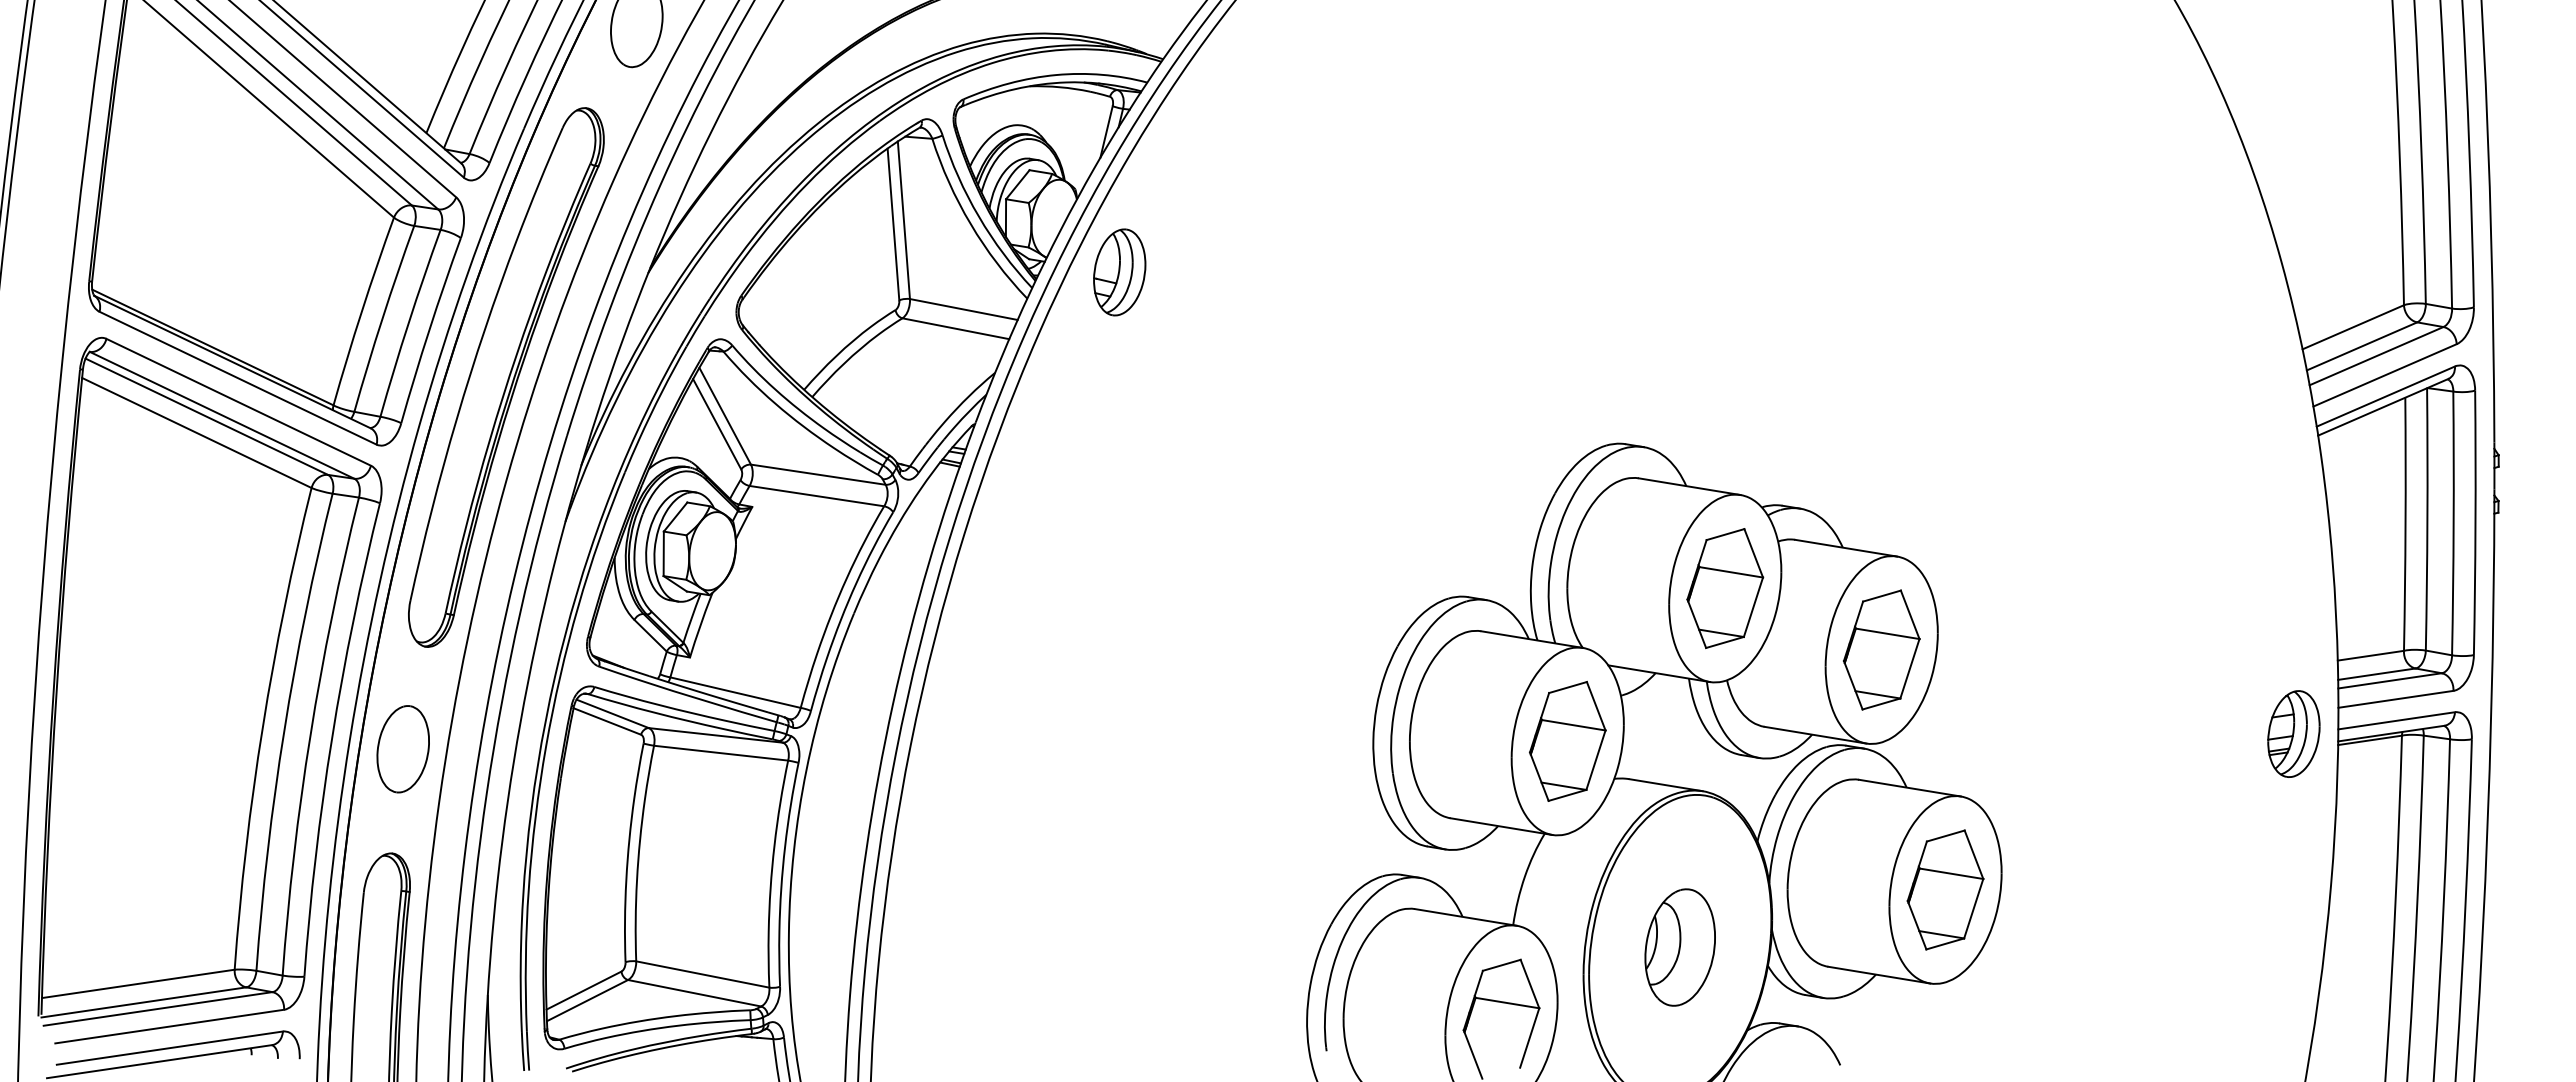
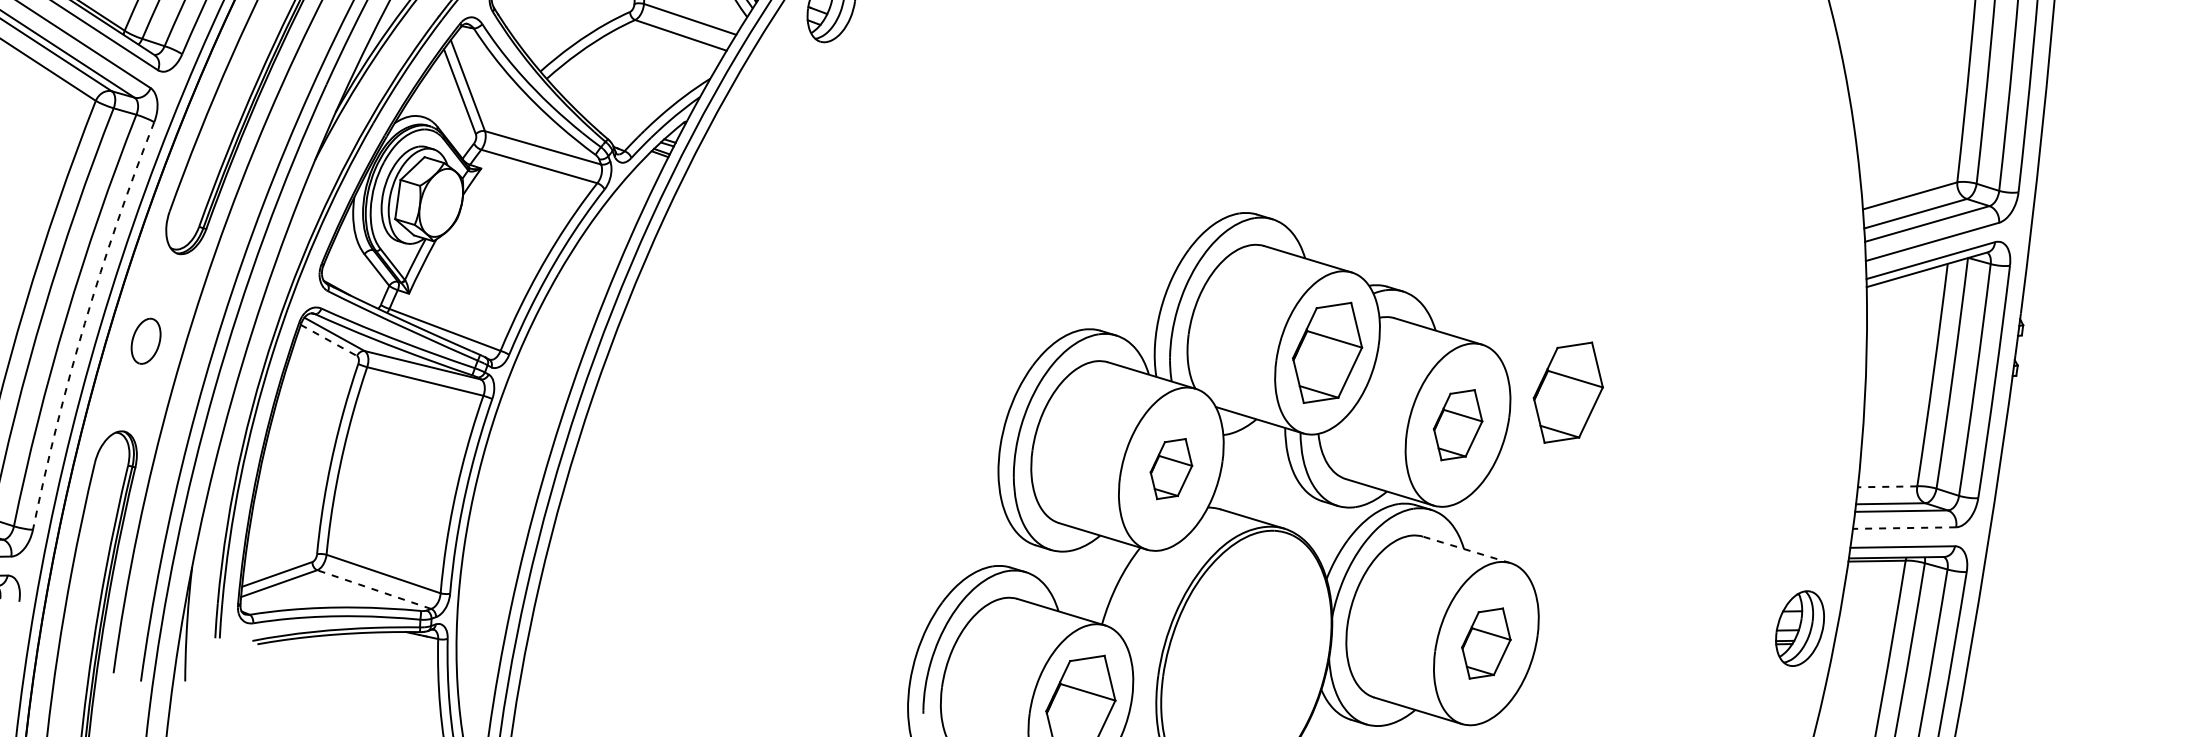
part: (2000, 597) -> (1568, 392), added
part: (1881, 649) -> (1457, 424), size x0.7
line: (2370, 655) -> (1887, 486), solid -> dashed
line: (2395, 699) -> (1904, 528), solid -> dashed
line: (607, 721) -> (329, 340), solid -> dashed
part: (2293, 733) -> (1799, 628), moved
arc: (332, 738) -> (85, 323), solid -> dashed
part: (1567, 740) -> (1171, 468), size x0.6
part: (402, 749) -> (145, 341), size x0.6
line: (1909, 788) -> (1466, 550), solid -> dashed
part: (1945, 889) -> (1486, 643), size x0.7
part: (1679, 947) -> (1245, 663), removed
line: (694, 993) -> (374, 589), solid -> dashed

